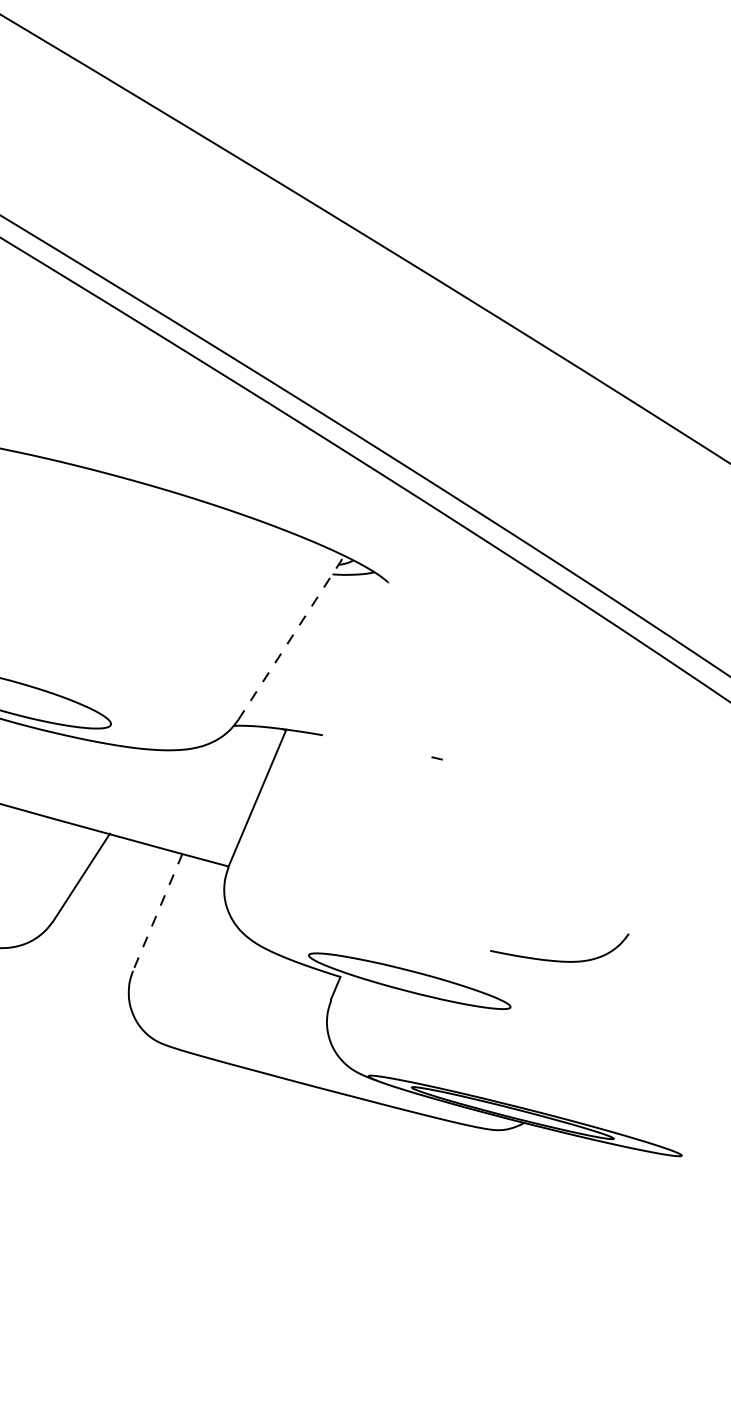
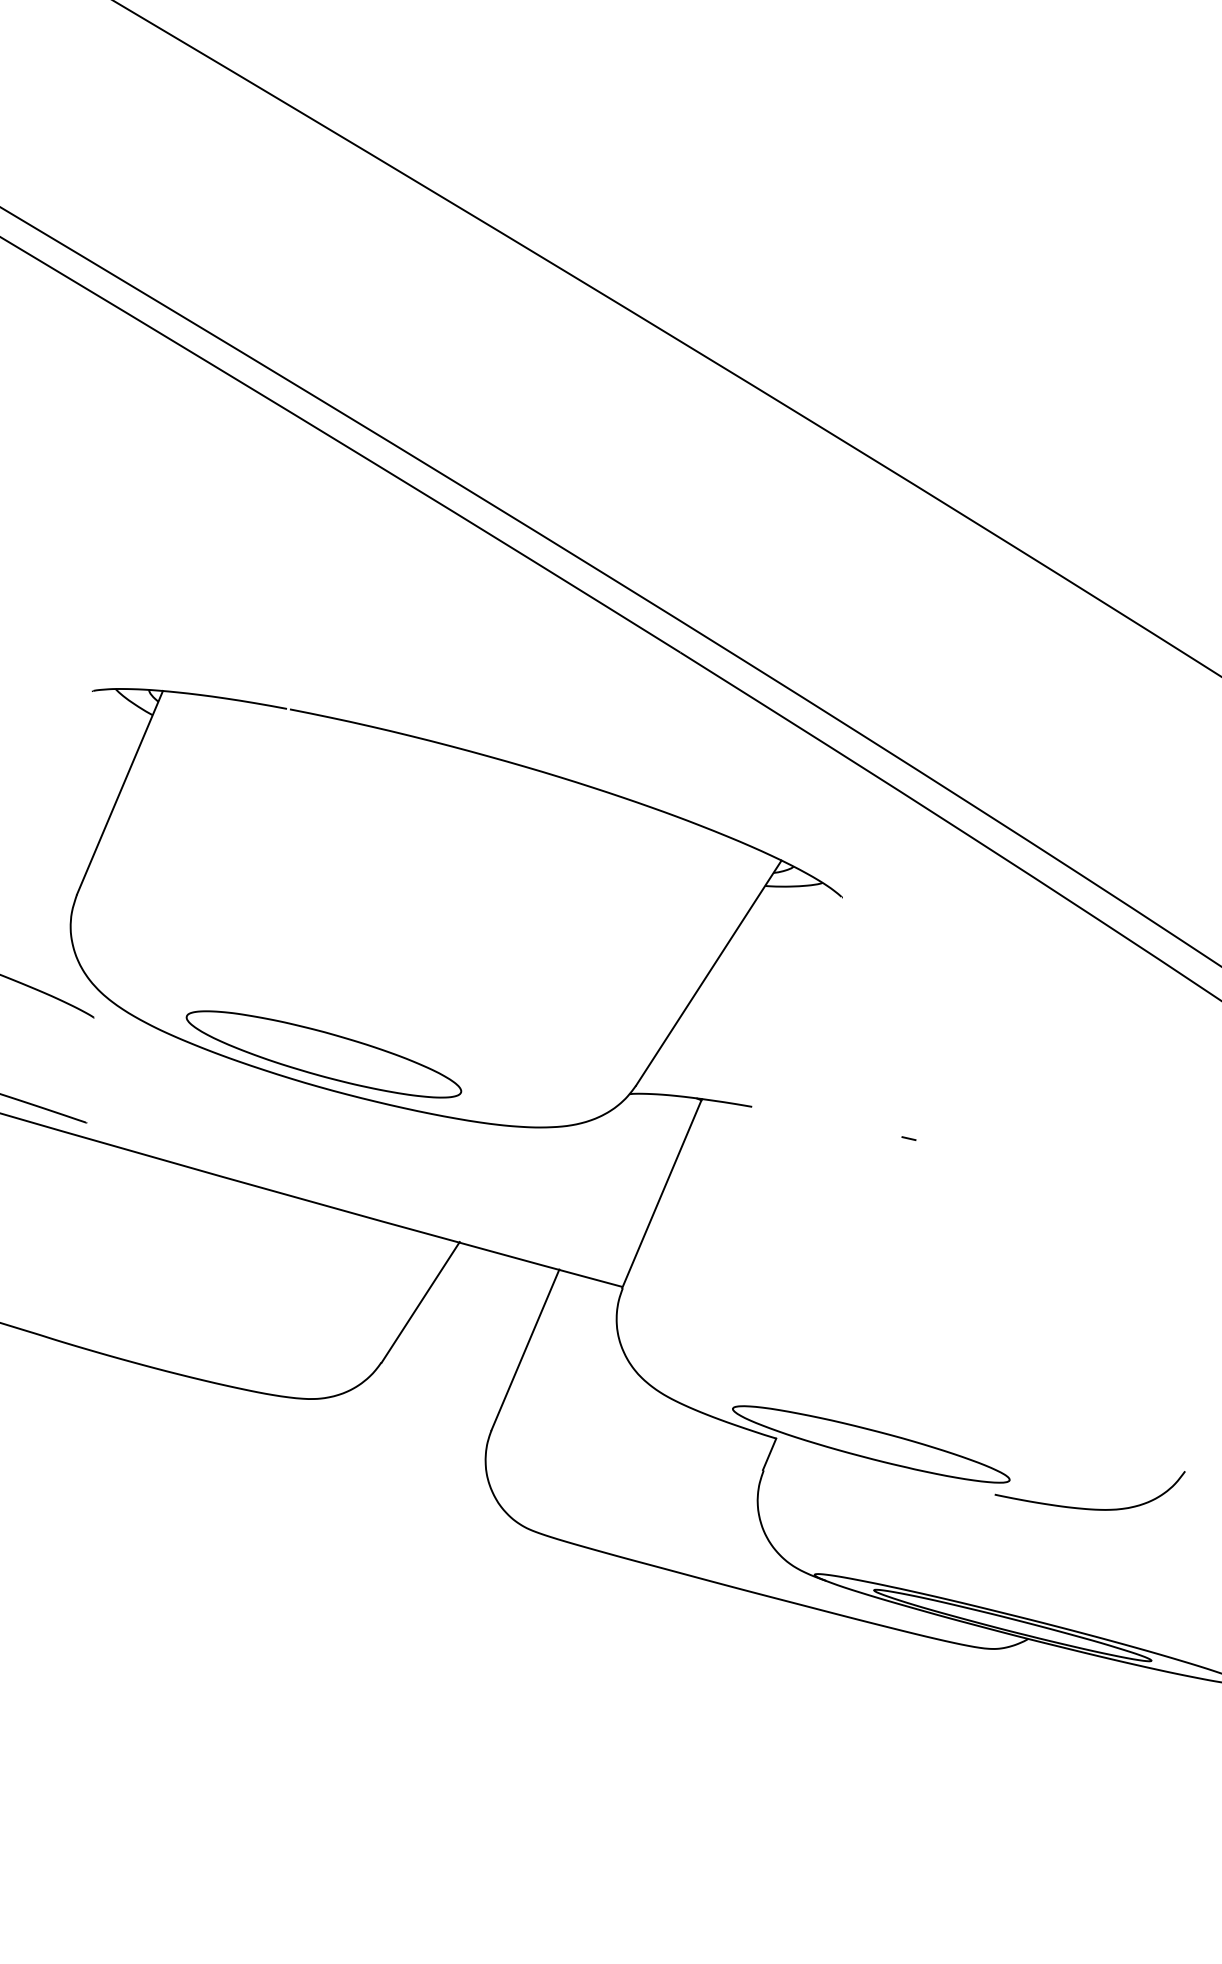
line: (291, 638) -> (708, 973), dashed -> solid
line: (157, 912) -> (525, 1350), dashed -> solid
curve: (559, 960) -> (1089, 1508), moved

